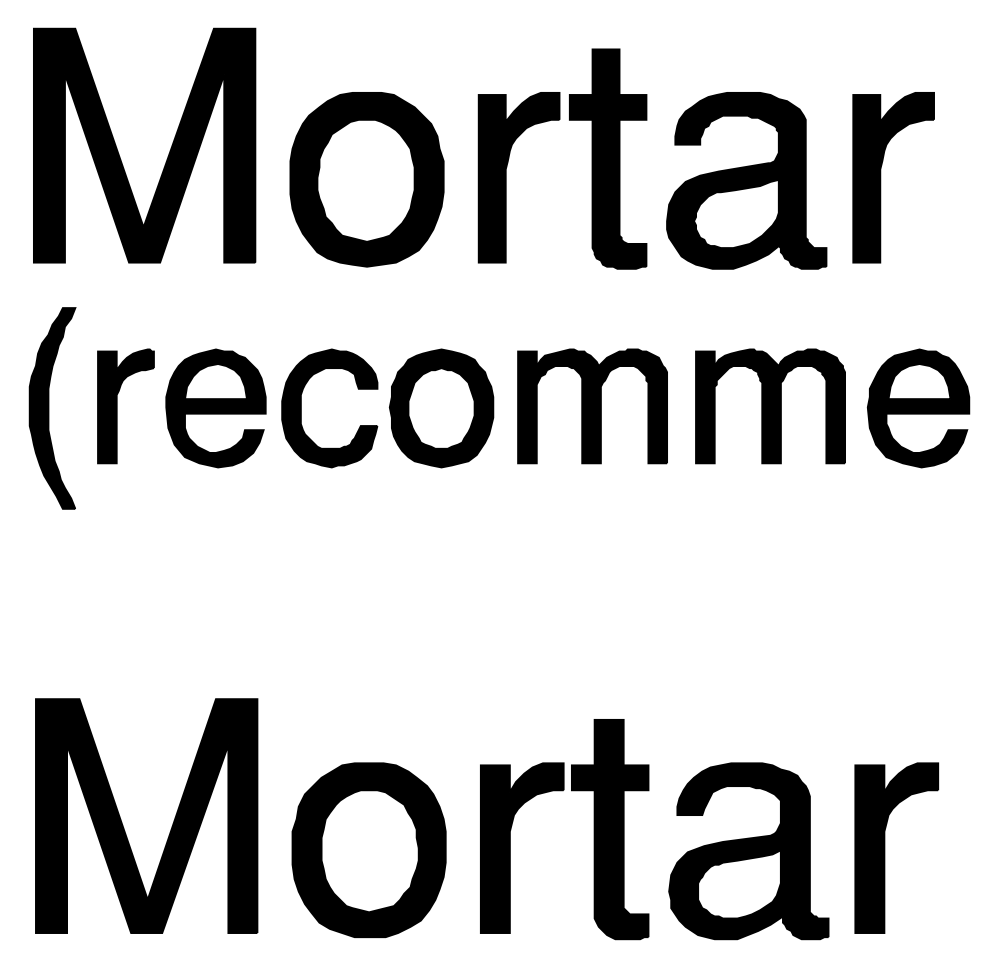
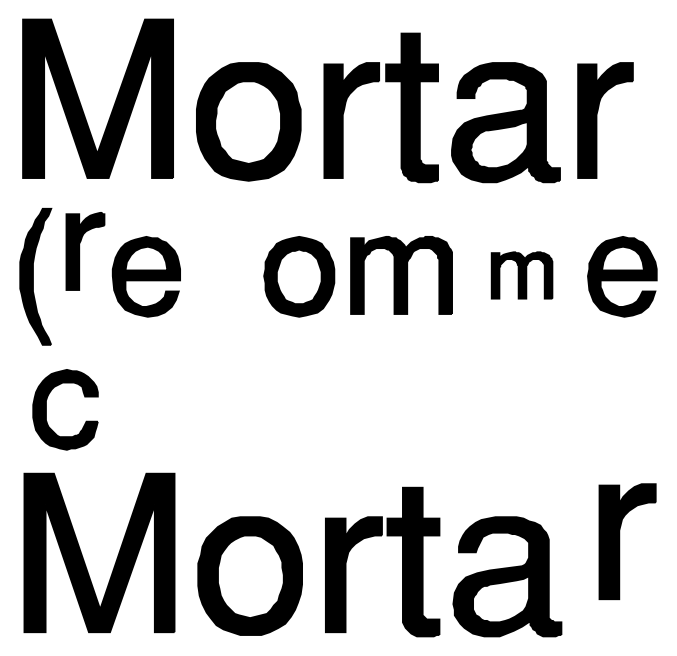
part: (126, 406) -> (85, 251), moved
part: (769, 406) -> (521, 275), size x0.6
part: (301, 407) -> (46, 409), moved
part: (886, 847) -> (620, 541), moved

